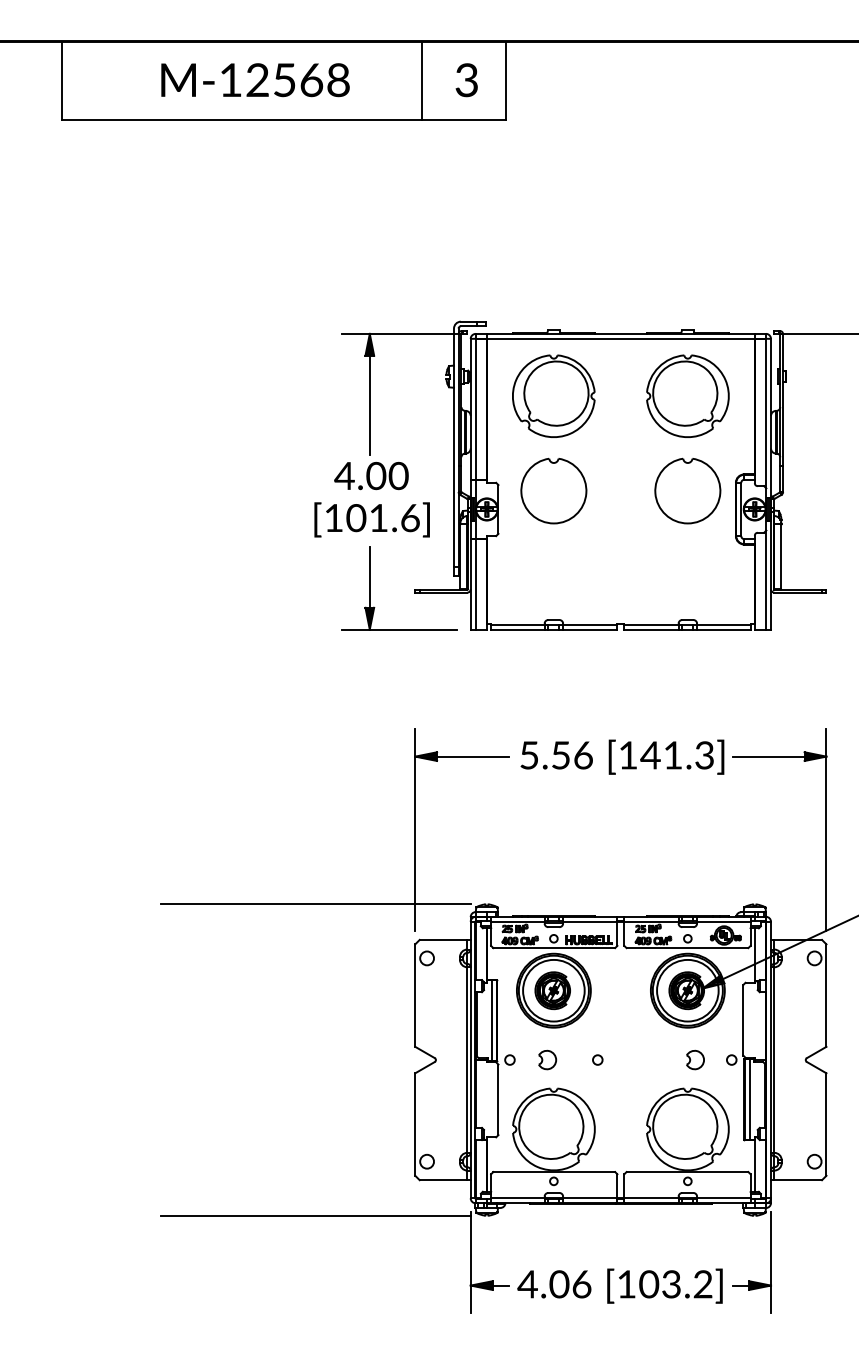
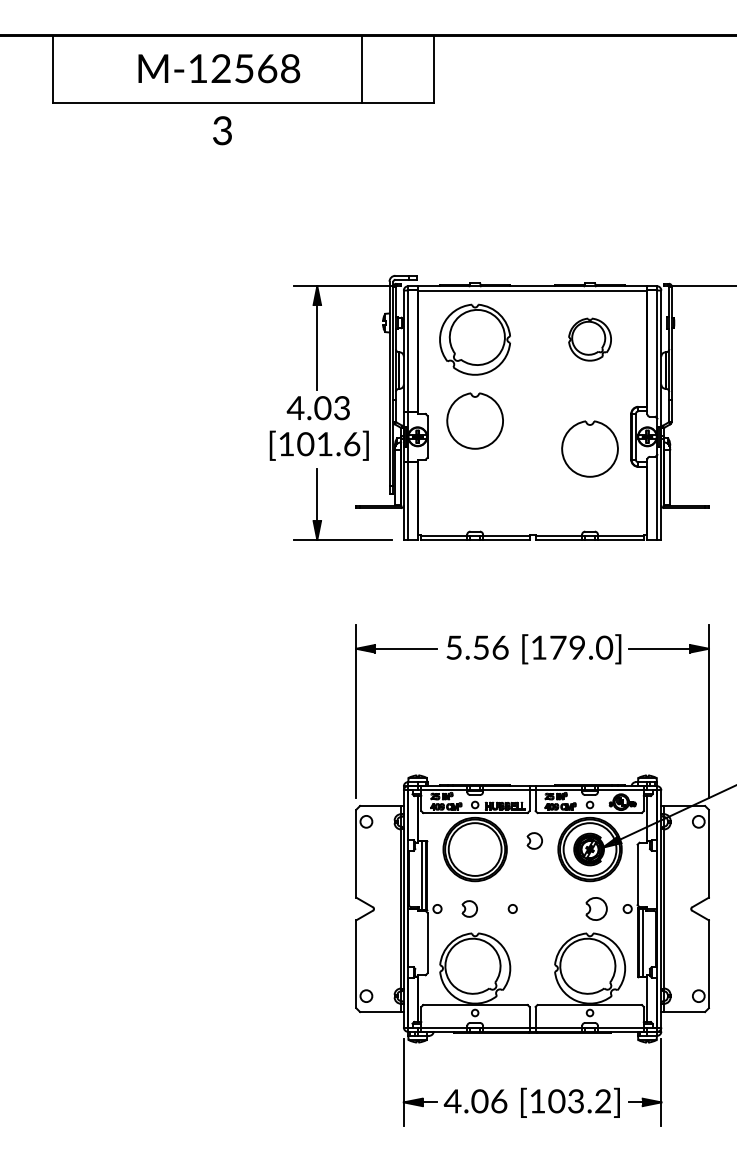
text: (466, 79) -> (222, 130), moved
part: (687, 395) -> (589, 339), size x0.6
text: (398, 476) -> (341, 408), 4.00 -> 4.03
part: (687, 490) -> (589, 448), moved
text: (677, 755) -> (581, 647), [141.3] -> [179.0]
line: (315, 904) -> (270, 775), removed
part: (623, 980) -> (534, 840), added
part: (551, 990) -> (473, 849), removed
part: (695, 1059) -> (596, 908), size x1.4
line: (315, 1215) -> (270, 1042), removed

